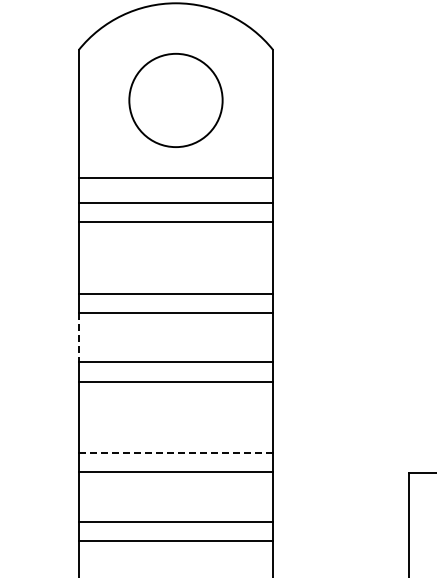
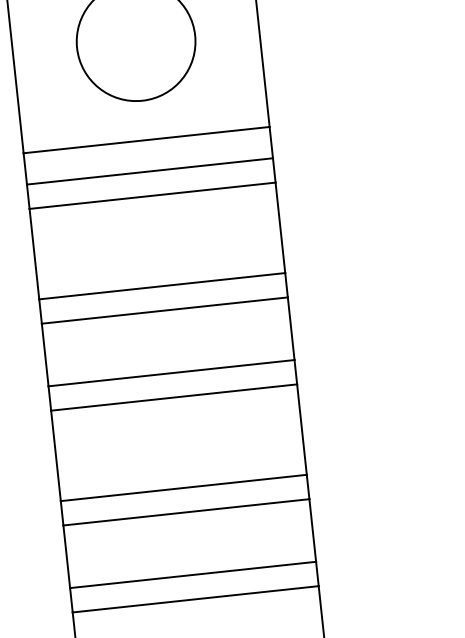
line: (78, 337) -> (44, 354), dashed -> solid
line: (175, 453) -> (183, 488), dashed -> solid

